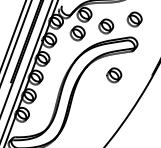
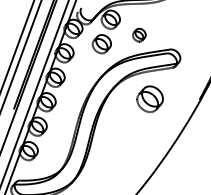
part: (134, 19) -> (176, 25), removed
part: (106, 26) -> (139, 35), size x0.7
part: (113, 75) -> (149, 99), size x1.4

